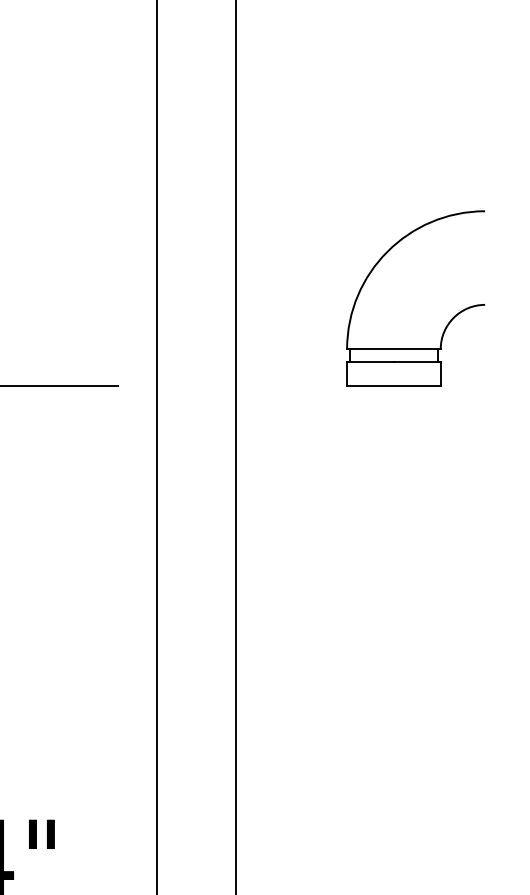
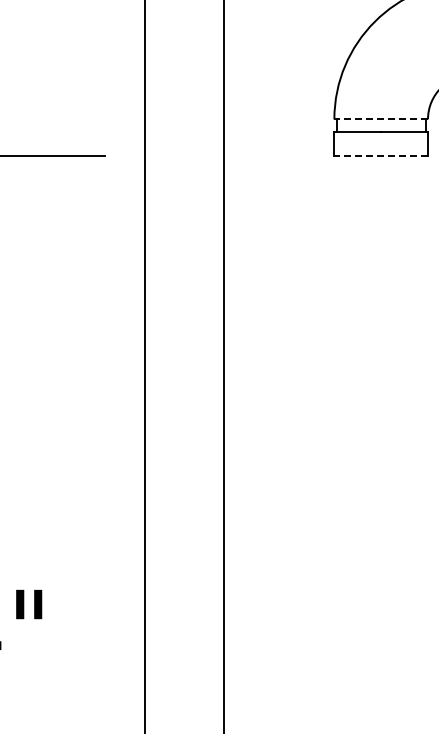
line: (393, 349) -> (380, 119), solid -> dashed
line: (393, 386) -> (380, 156), solid -> dashed

